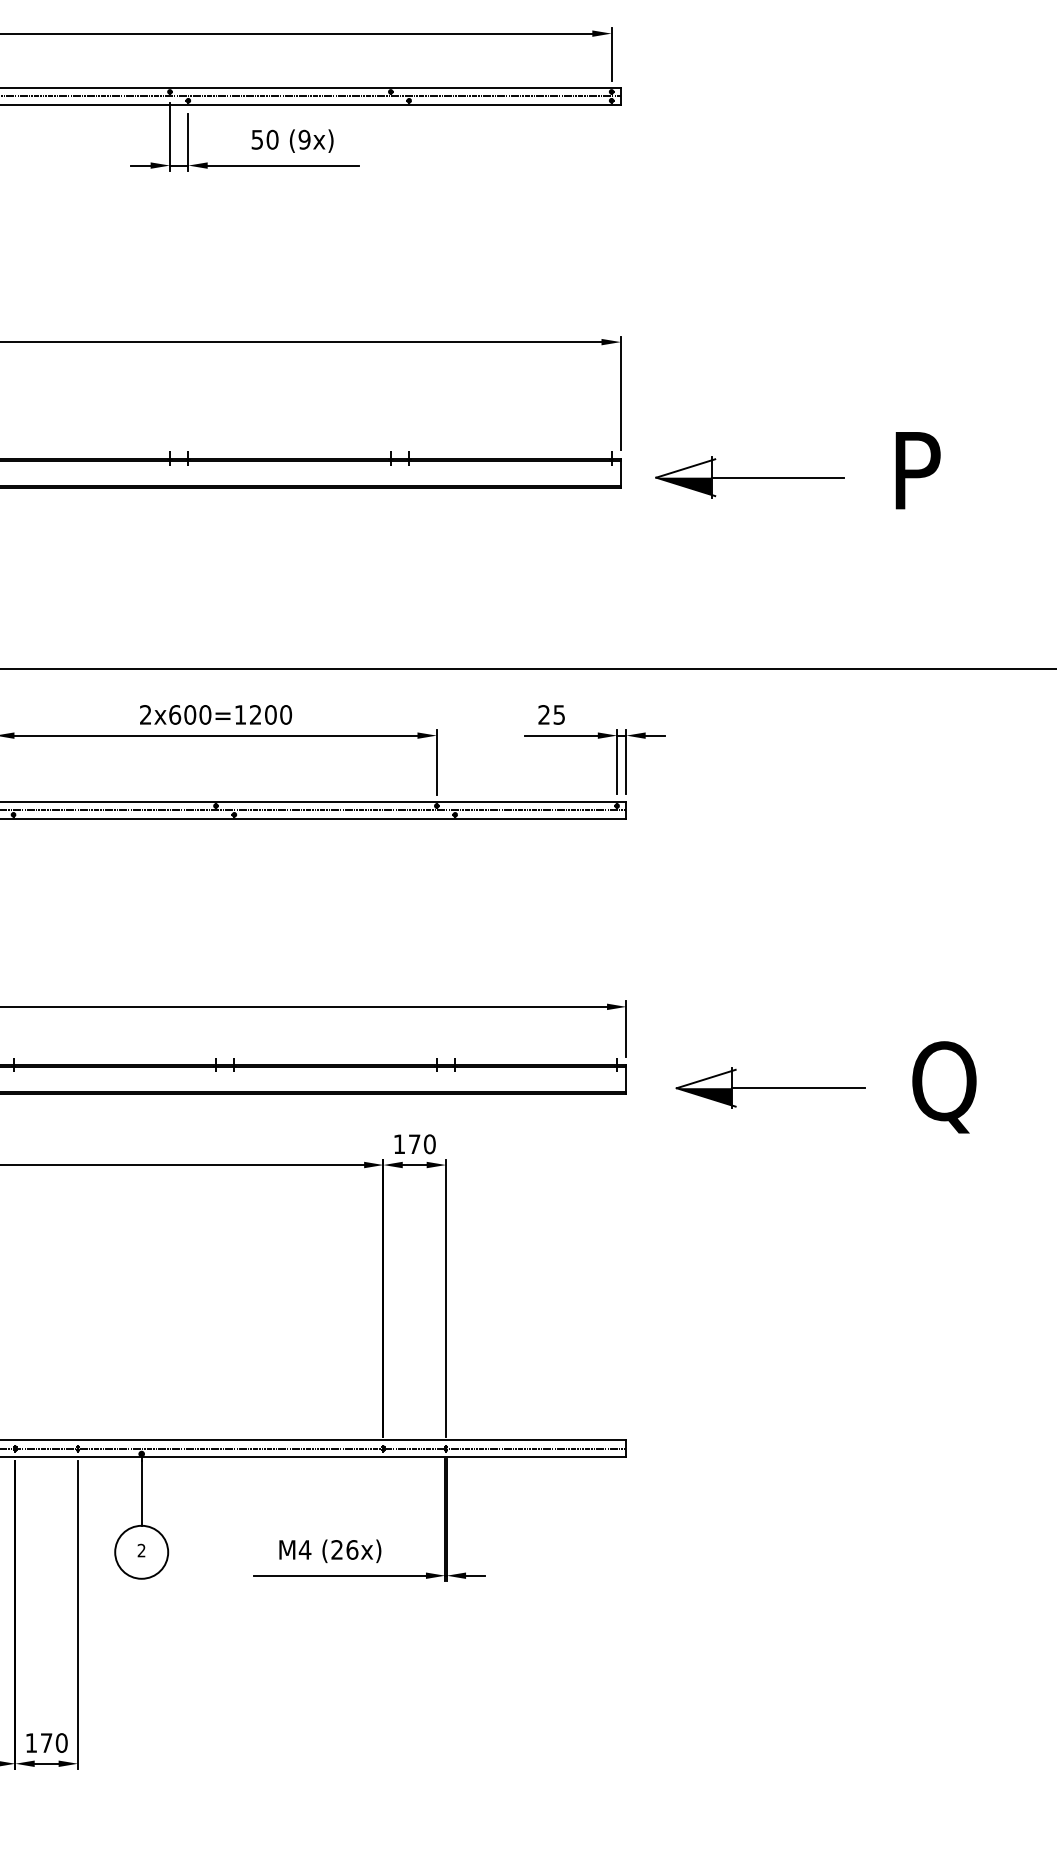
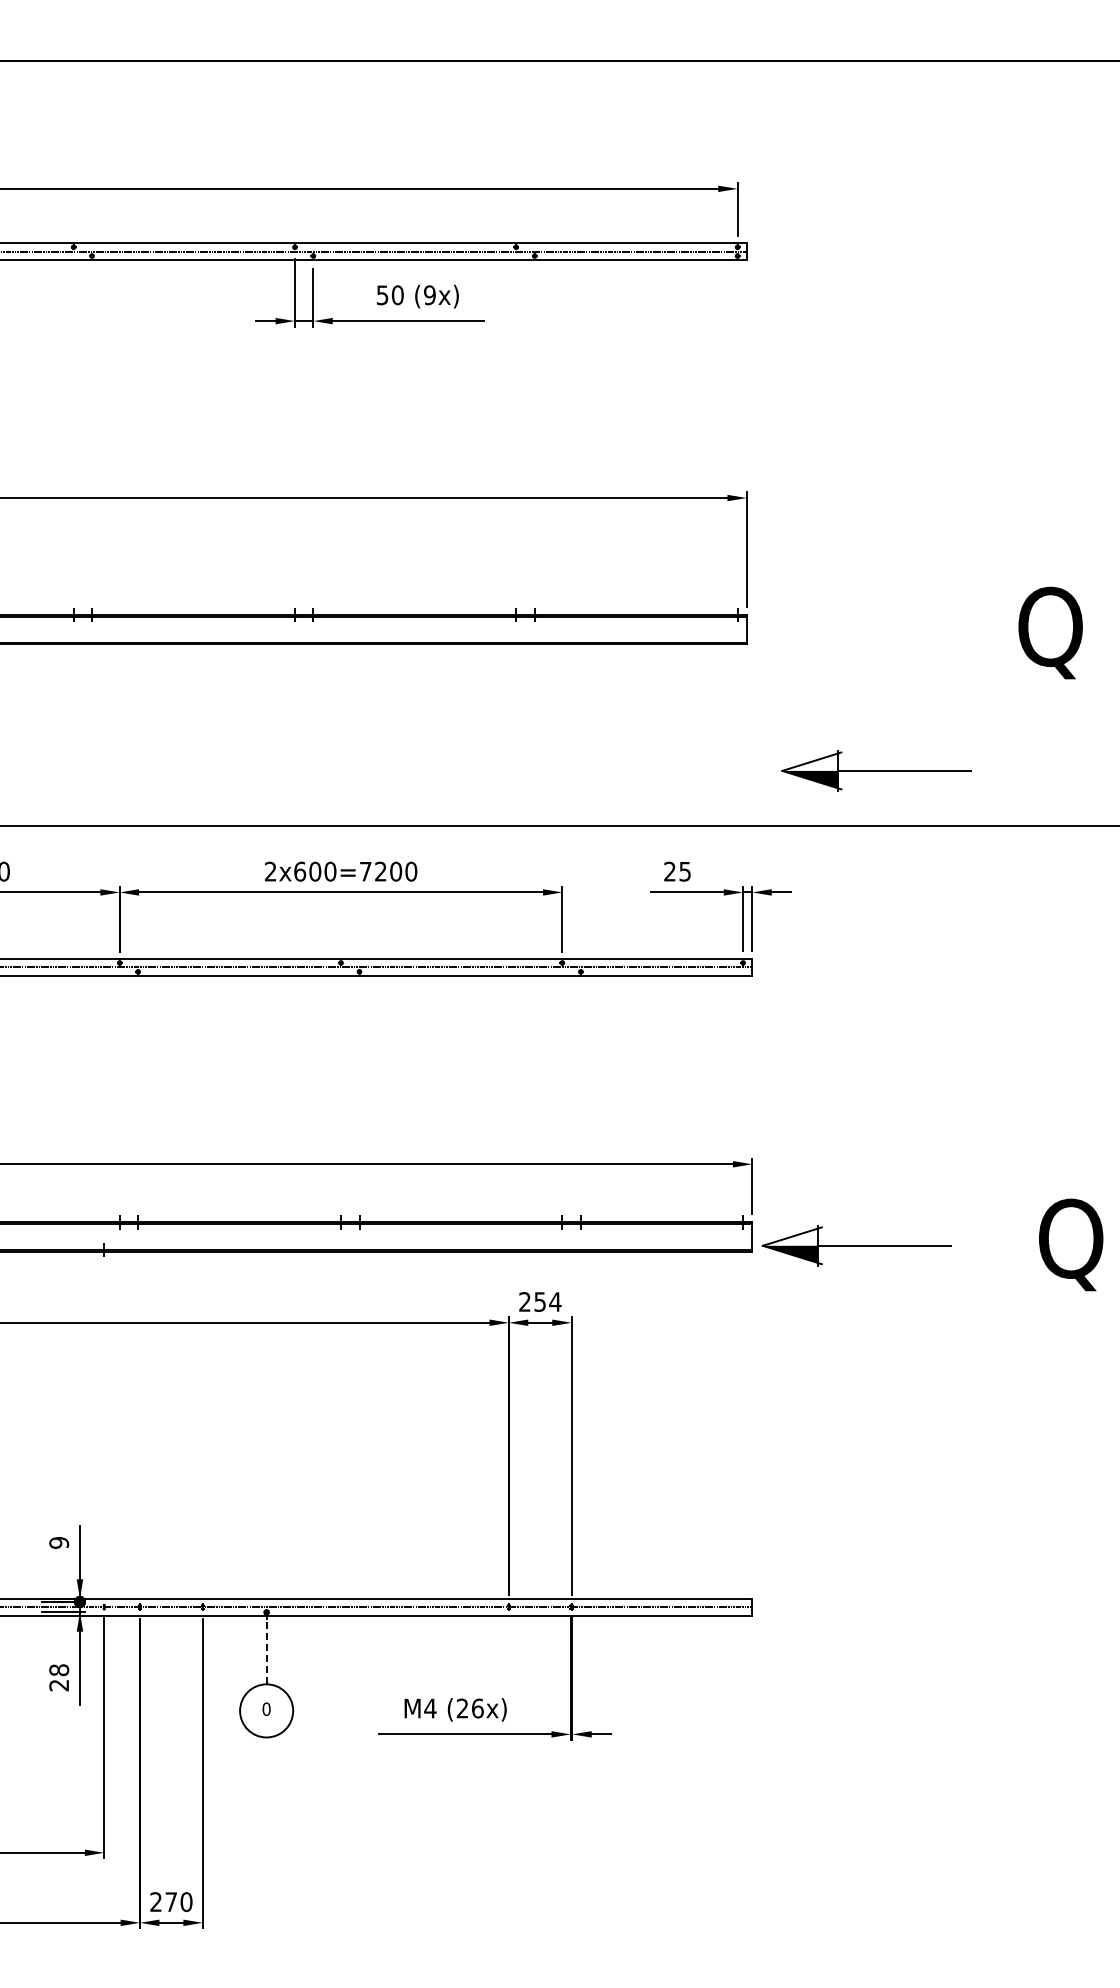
text: (923, 476) -> (1050, 632), P -> Q
part: (750, 477) -> (876, 770), moved
text: (240, 714) -> (365, 871), 2x600=1200 -> 2x600=7200
part: (770, 1087) -> (856, 1245), moved
text: (414, 1143) -> (540, 1301), 170 -> 254
line: (141, 1493) -> (266, 1651), solid -> dashed
text: (141, 1550) -> (266, 1709), 2 -> 0
text: (30, 1742) -> (155, 1901), 170 -> 270

